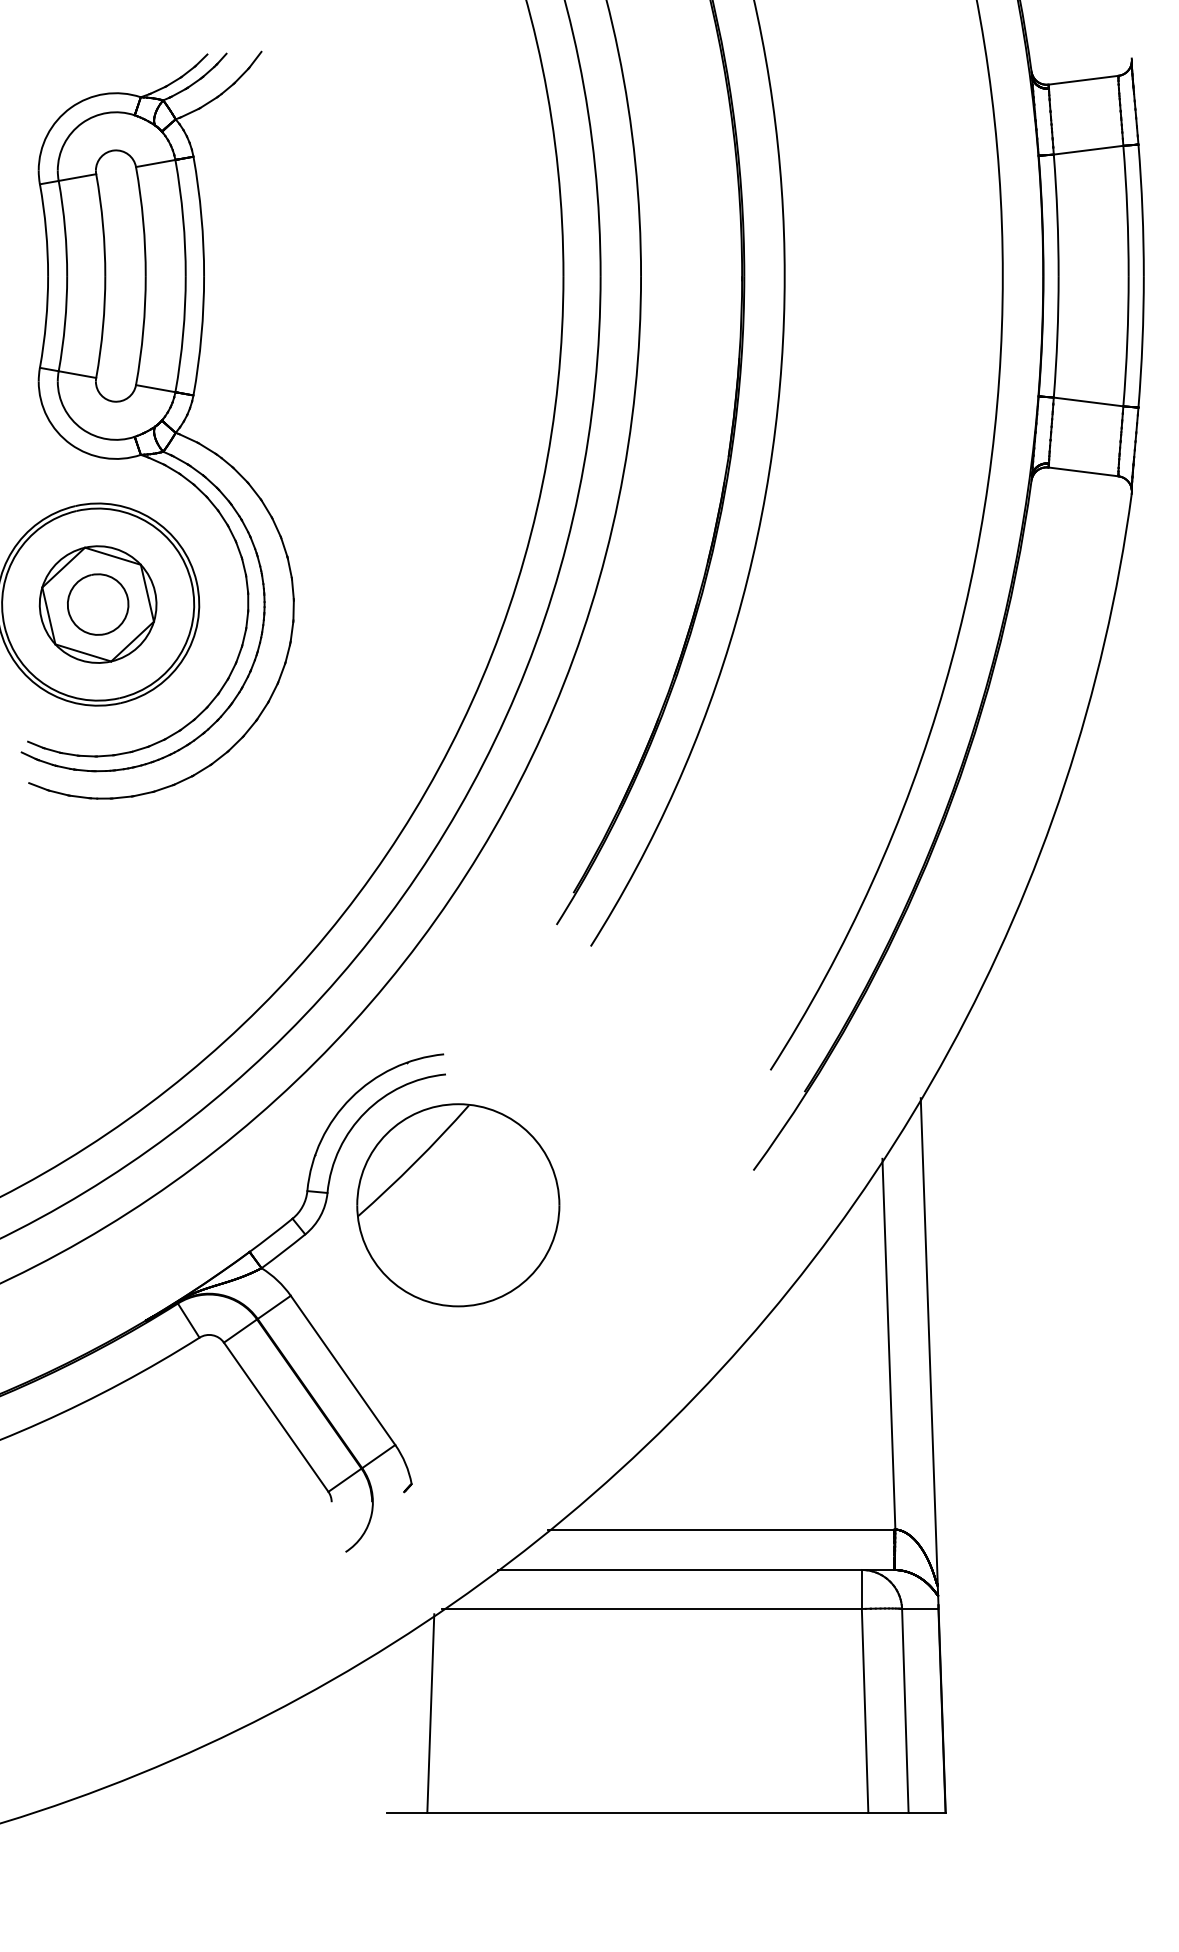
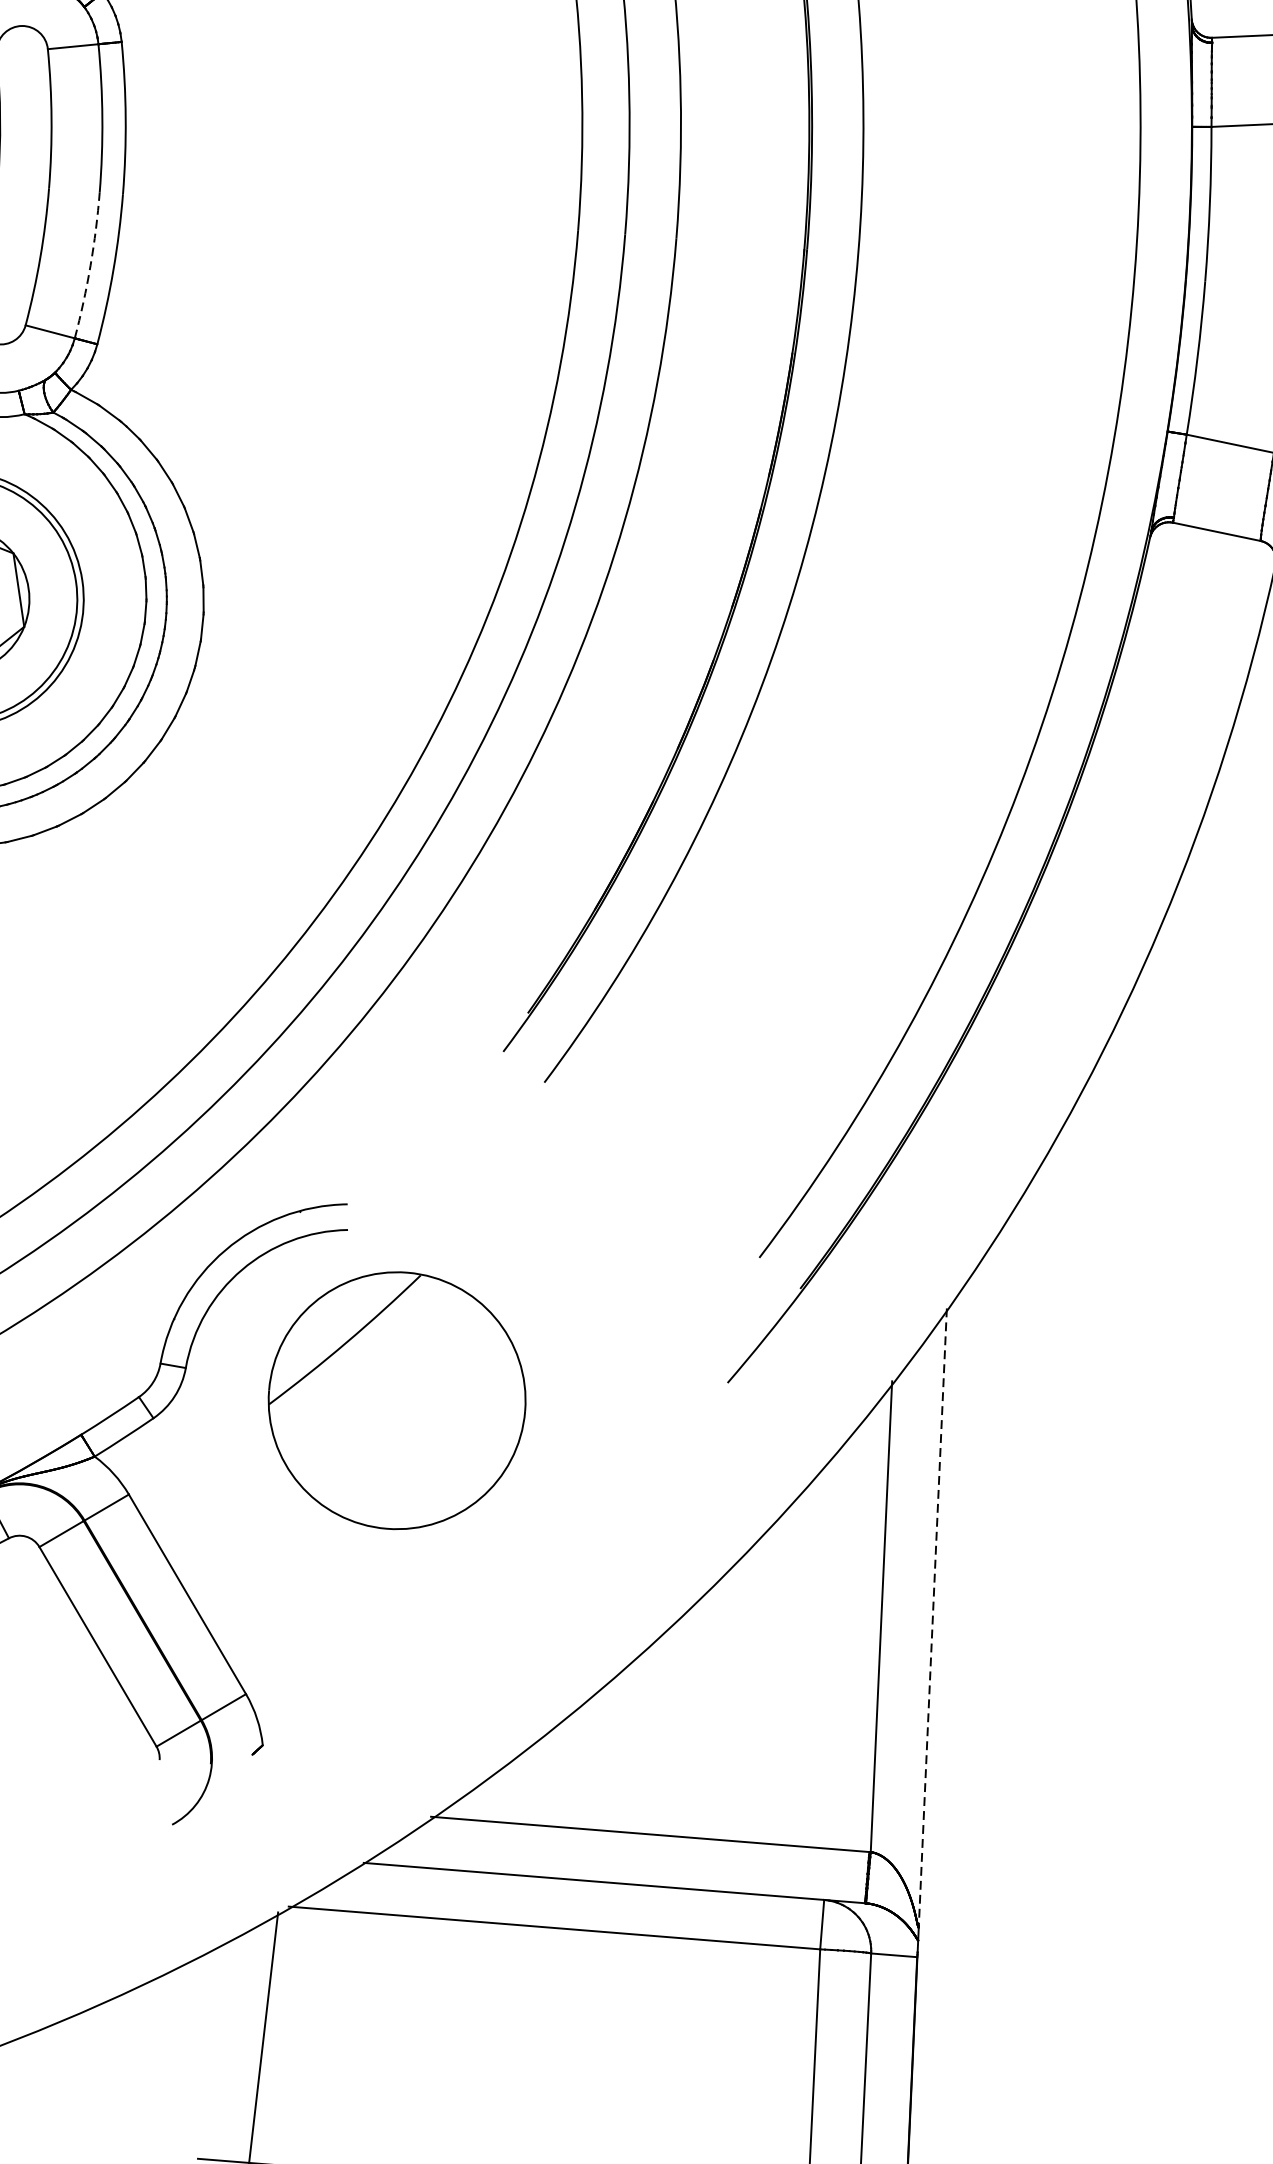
arc: (183, 334) -> (90, 266), solid -> dashed
part: (458, 1205) -> (397, 1401), moved
line: (929, 1341) -> (933, 1617), solid -> dashed

